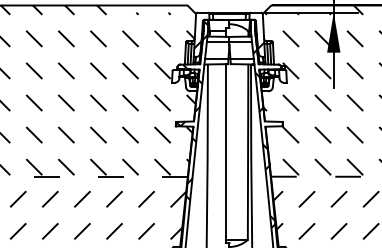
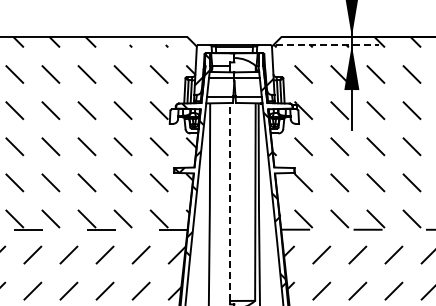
line: (312, 13) -> (327, 45), solid -> dashed
line: (225, 151) -> (230, 201), solid -> dashed

